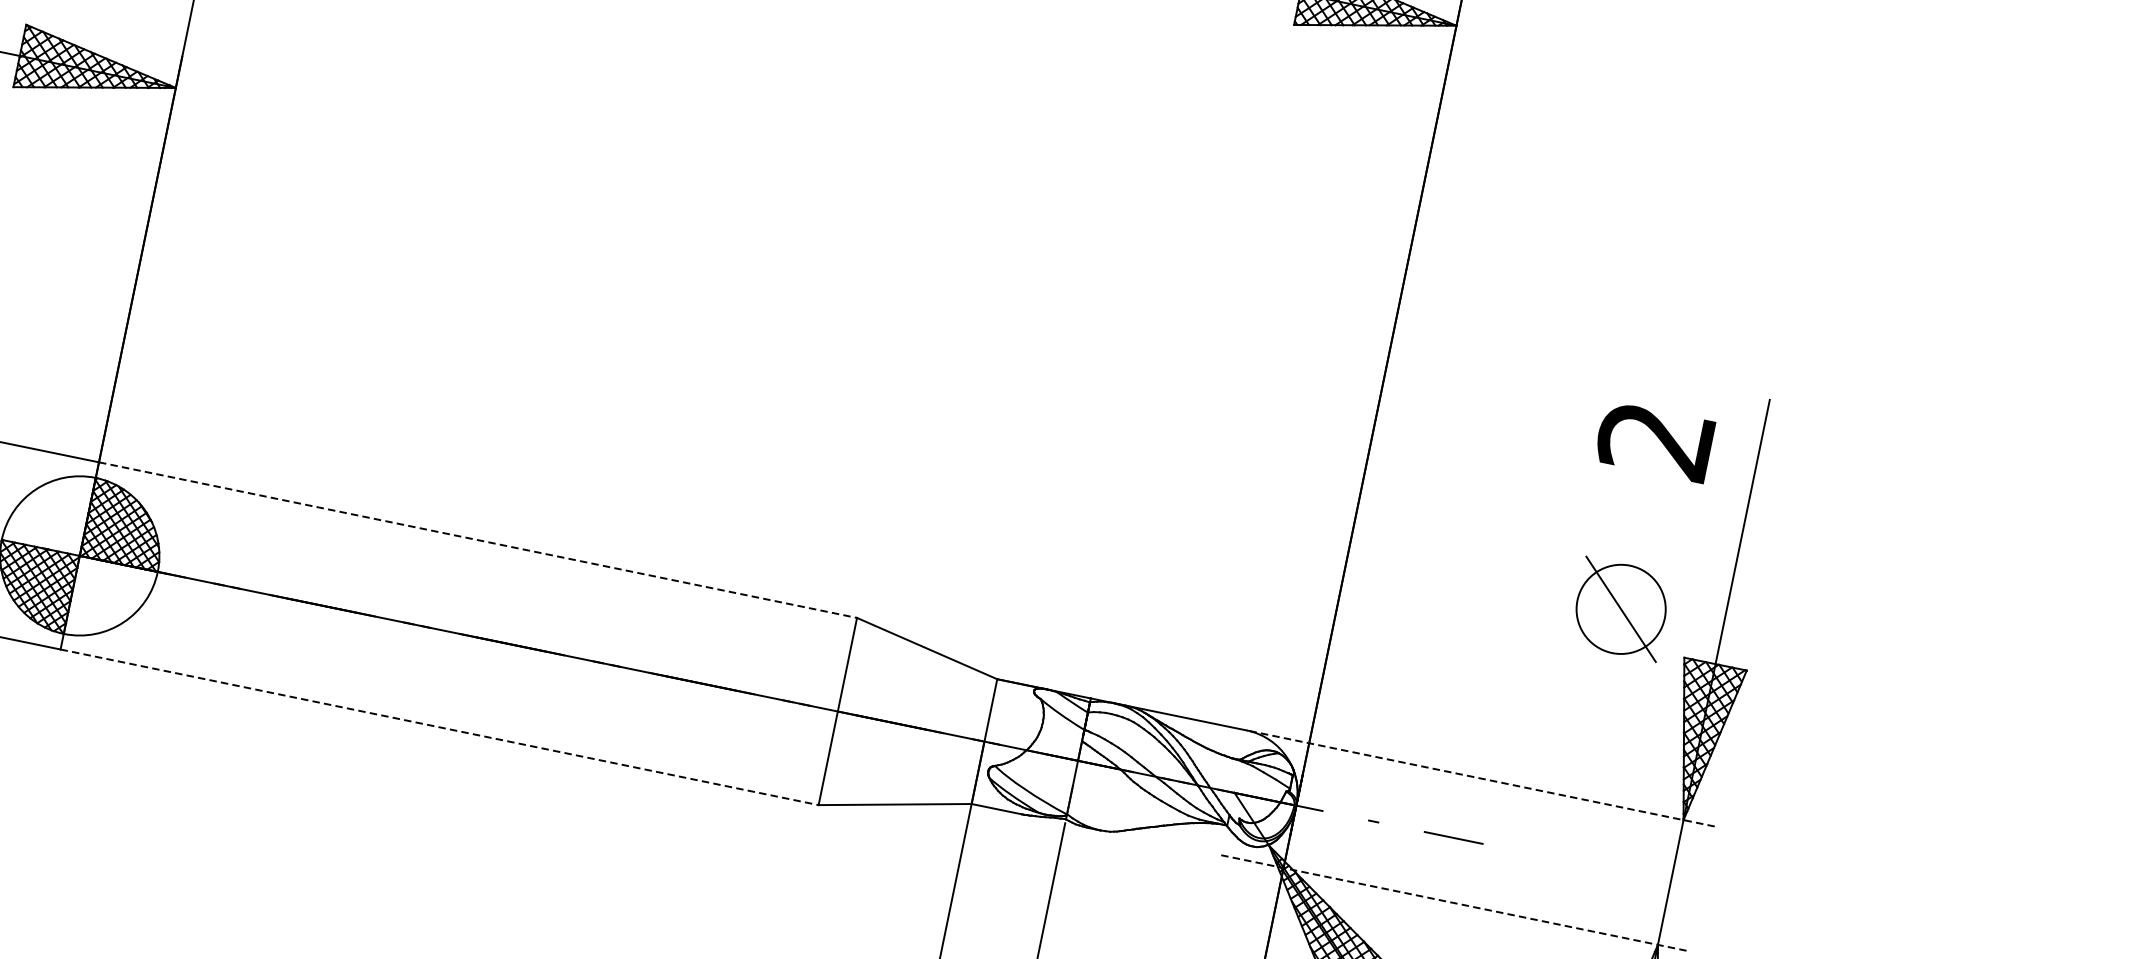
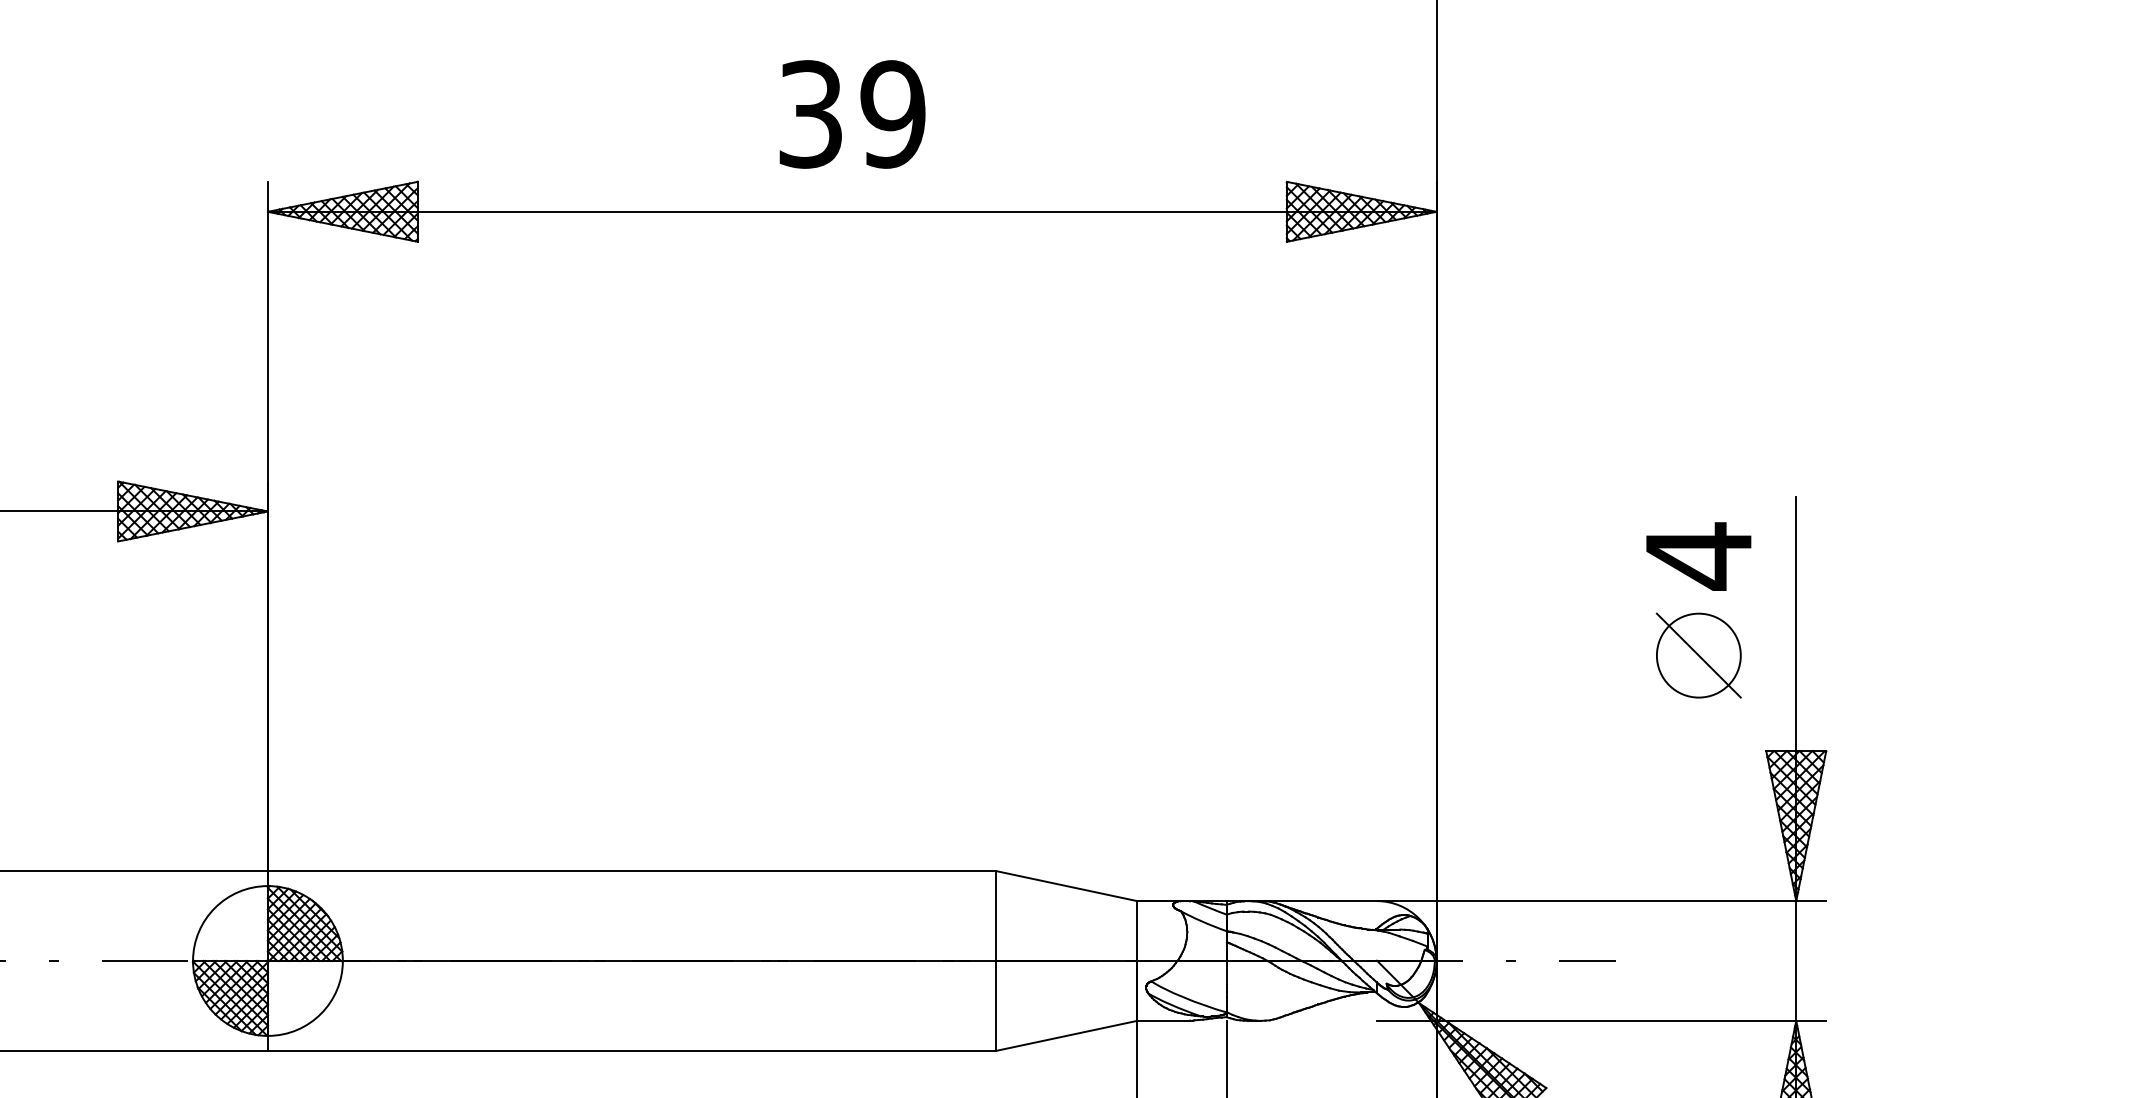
text: (1654, 440) -> (1697, 556), 2 -> 4
line: (478, 540) -> (632, 871), dashed -> solid
part: (1620, 609) -> (1698, 655), moved
line: (440, 726) -> (632, 1050), dashed -> solid
line: (1480, 778) -> (1601, 901), dashed -> solid
line: (1455, 902) -> (1601, 1020), dashed -> solid

